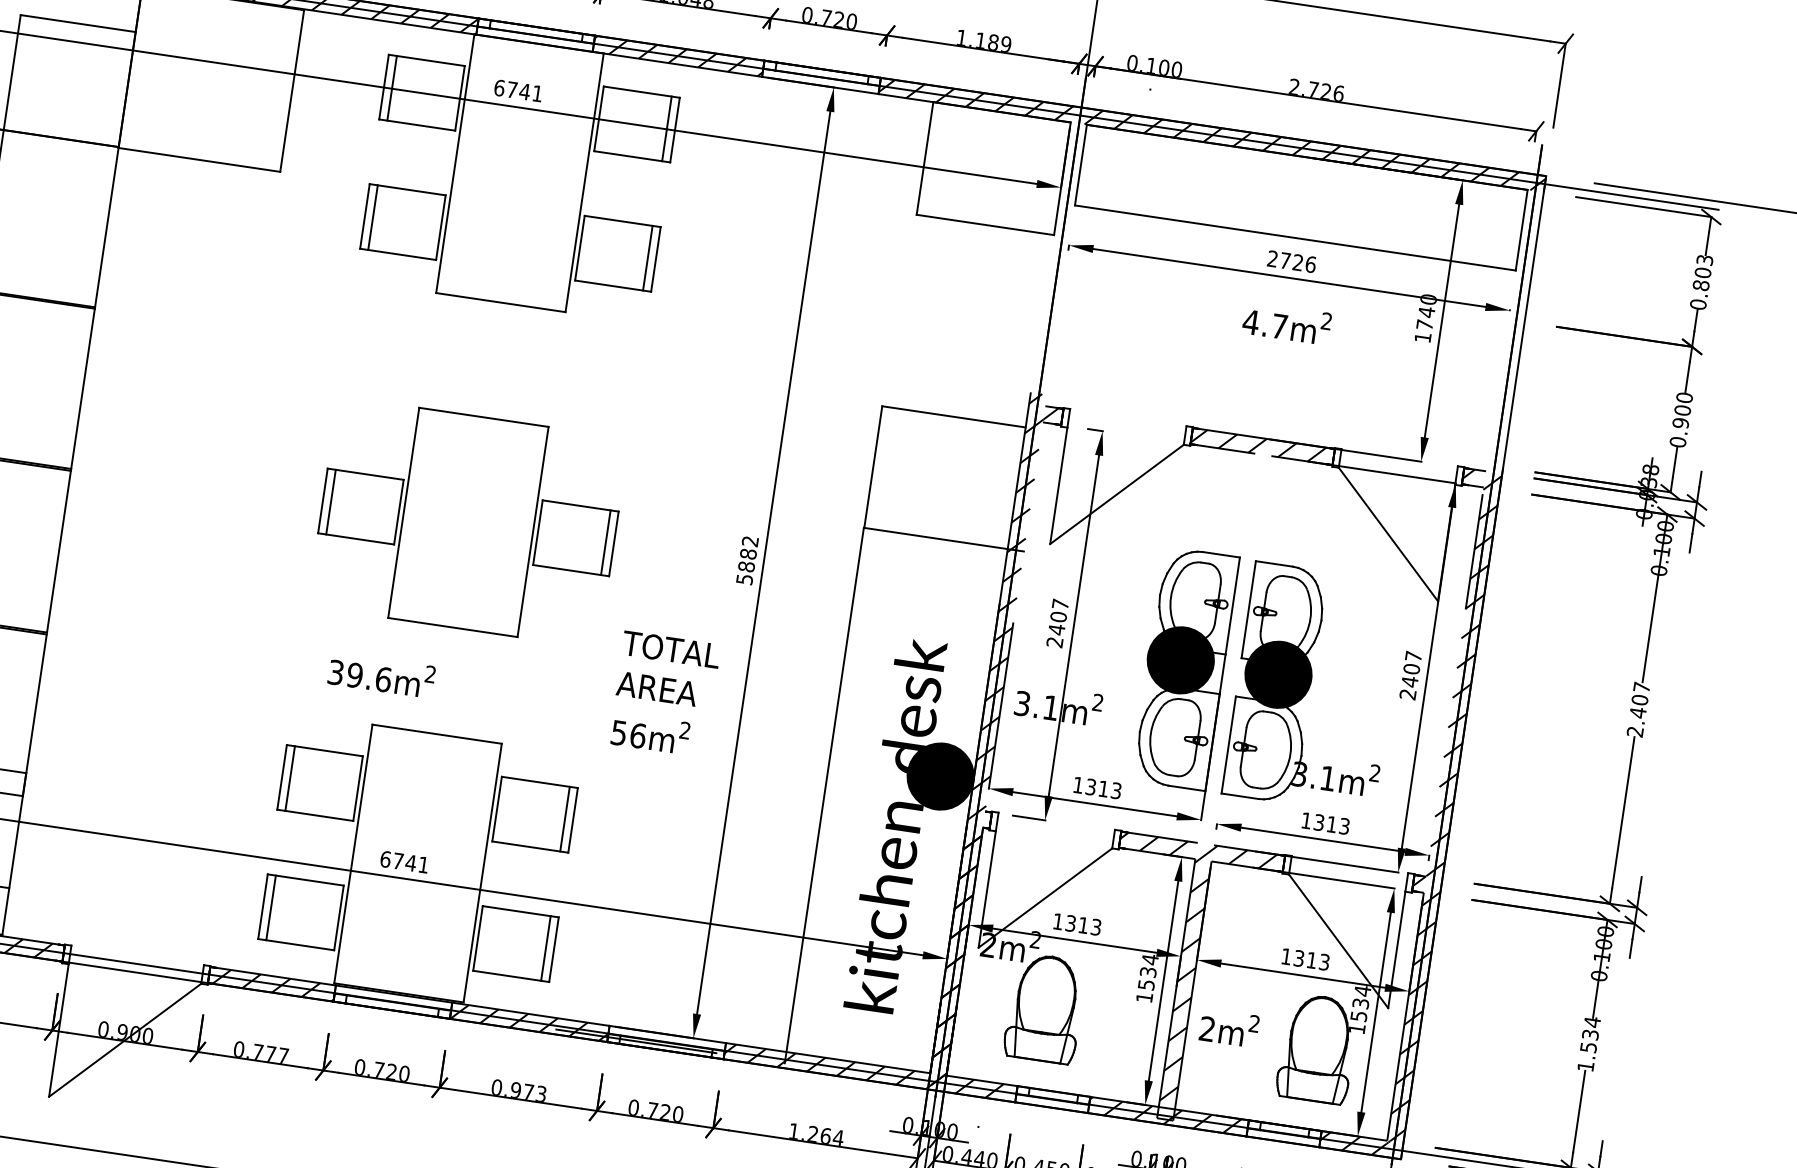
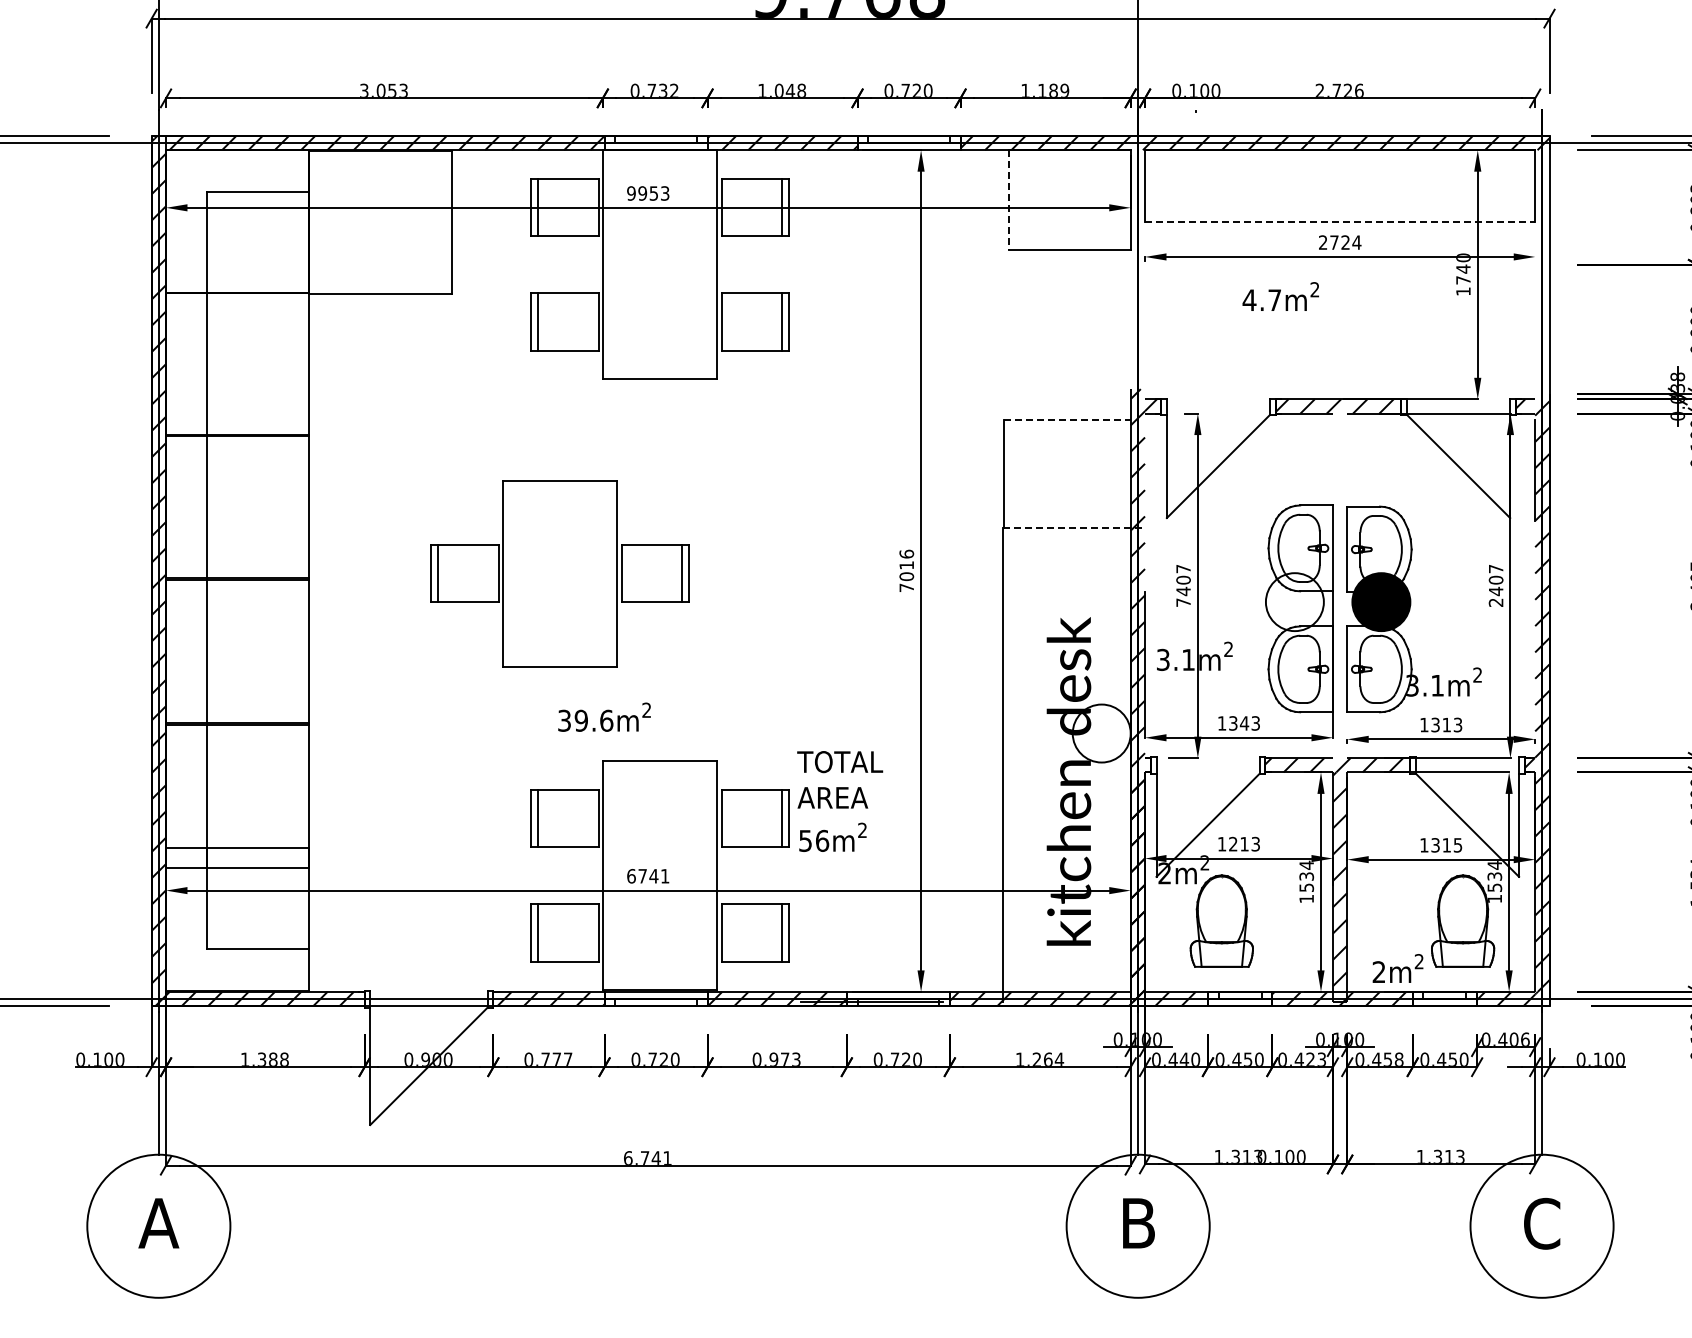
text: (518, 90) -> (648, 193), 6741 -> 9953
line: (925, 159) -> (1009, 200), solid -> dashed
line: (1295, 237) -> (1340, 221), solid -> dashed
text: (1310, 264) -> (1356, 242), 2726 -> 2724
text: (1286, 323) -> (1280, 296), moved
line: (954, 417) -> (1067, 420), solid -> dashed
part: (467, 522) -> (559, 573), moved
line: (944, 539) -> (1074, 527), solid -> dashed
text: (747, 559) -> (906, 570), 5882 -> 7016
text: (1054, 642) -> (1183, 602), 2407 -> 7407
fill: (1180, 660) -> (1294, 602), removed
text: (665, 694) -> (840, 801), moved
fill: (940, 776) -> (1101, 733), removed
text: (1103, 789) -> (1244, 723), 1313 -> 1343
text: (1071, 923) -> (1233, 844), 1313 -> 1213
text: (1325, 961) -> (1458, 844), 1313 -> 1315
text: (1228, 1027) -> (1397, 968), moved

